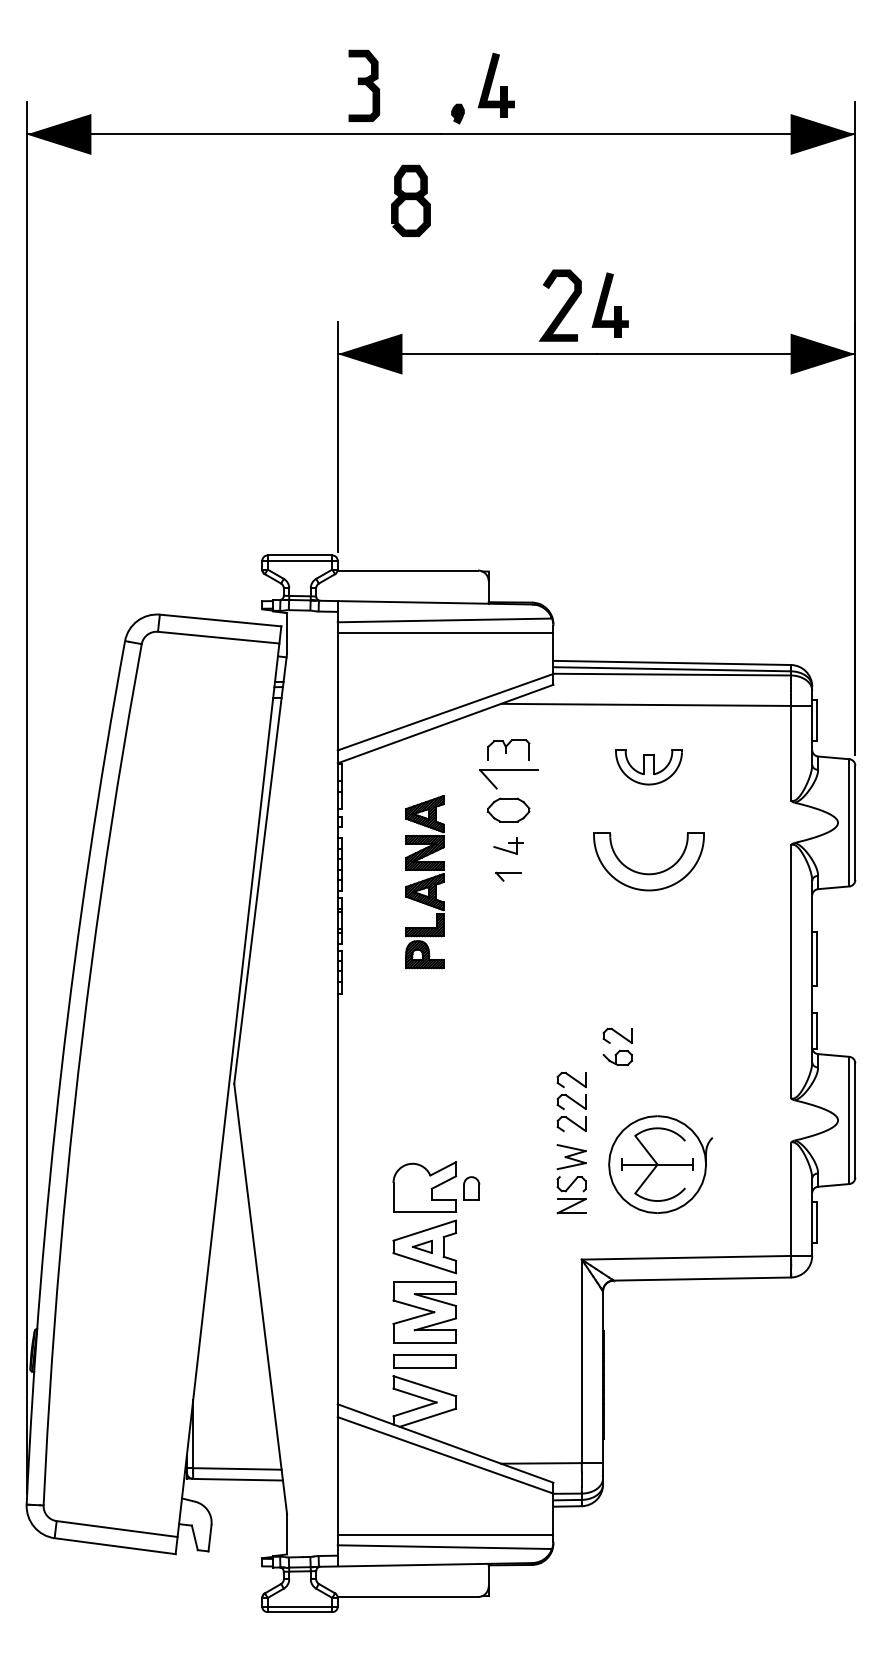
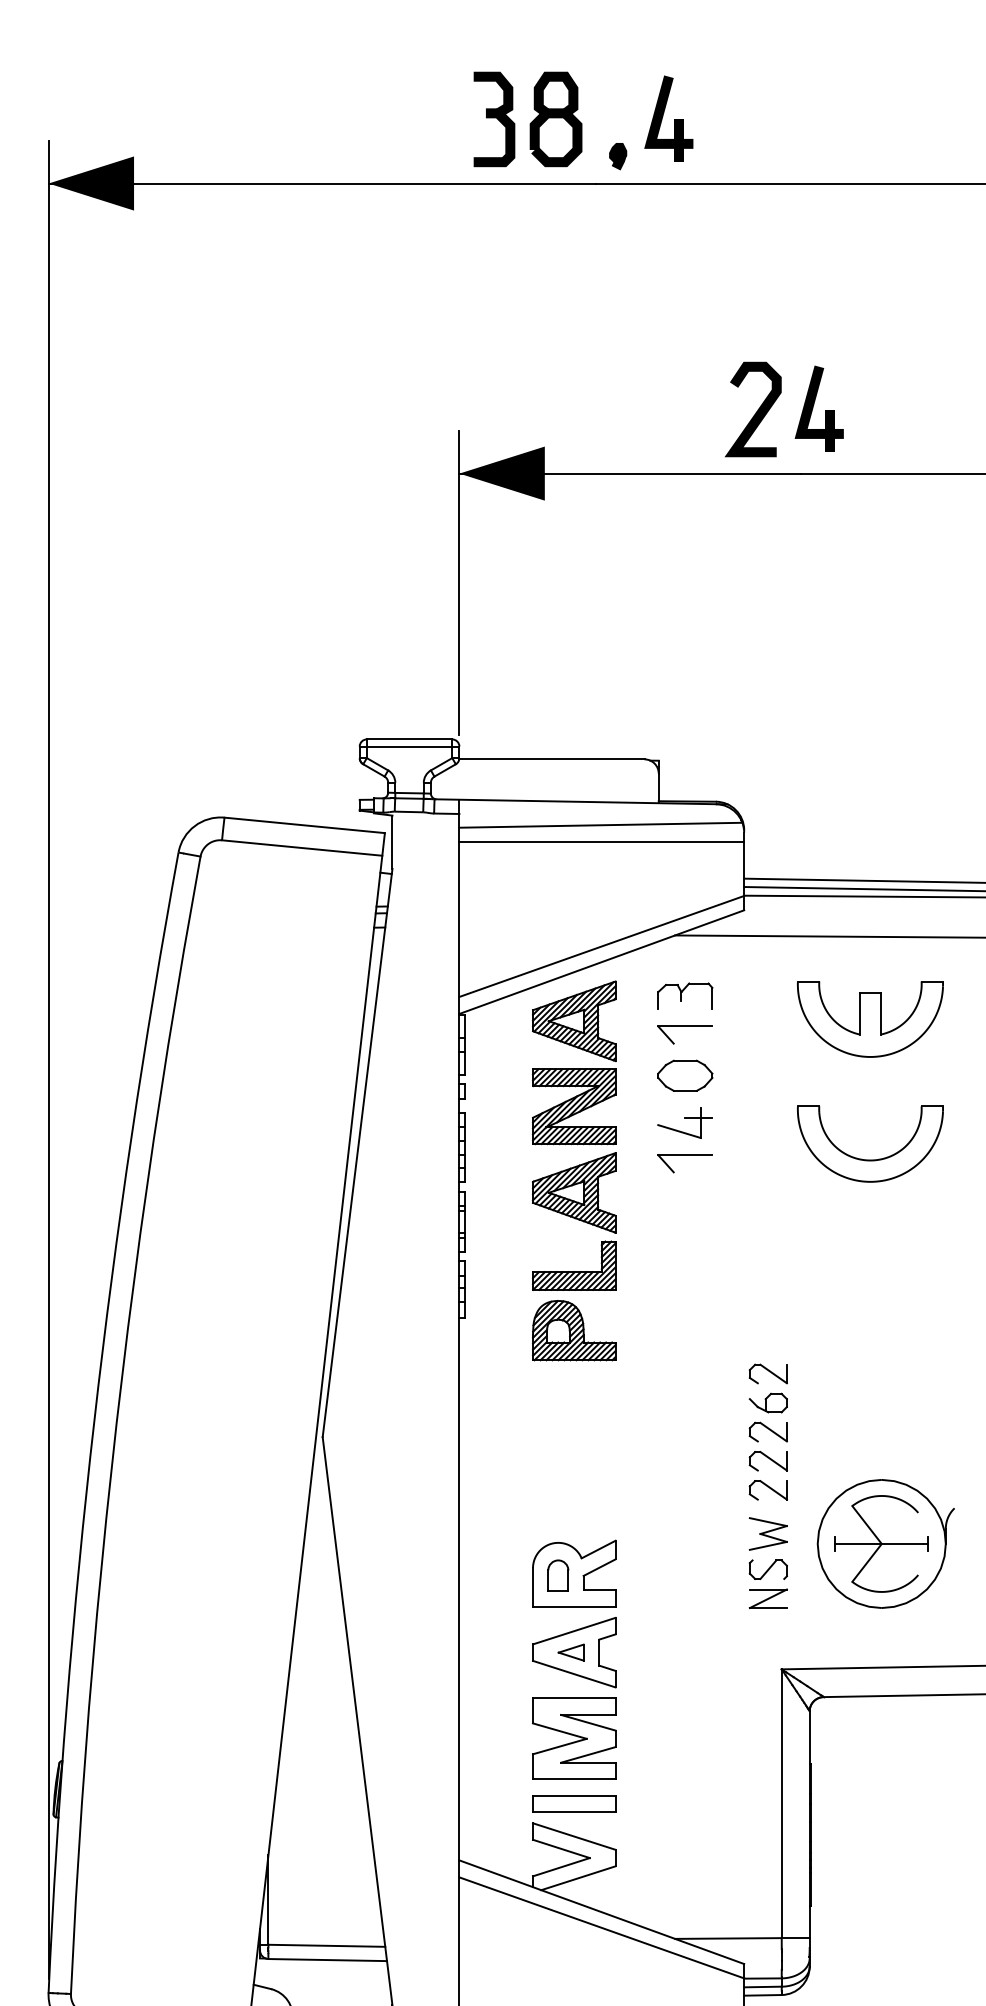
part: (410, 200) -> (555, 118), moved
part: (648, 767) -> (869, 1019), size x1.67
part: (508, 778) -> (684, 1034), size x0.71
part: (508, 845) -> (684, 1122), size x1.43
part: (508, 876) -> (684, 1163), size x1.67
part: (424, 881) -> (573, 1170), size x1.67
part: (617, 1046) -> (768, 1387), moved
part: (471, 1188) -> (558, 1575), moved

